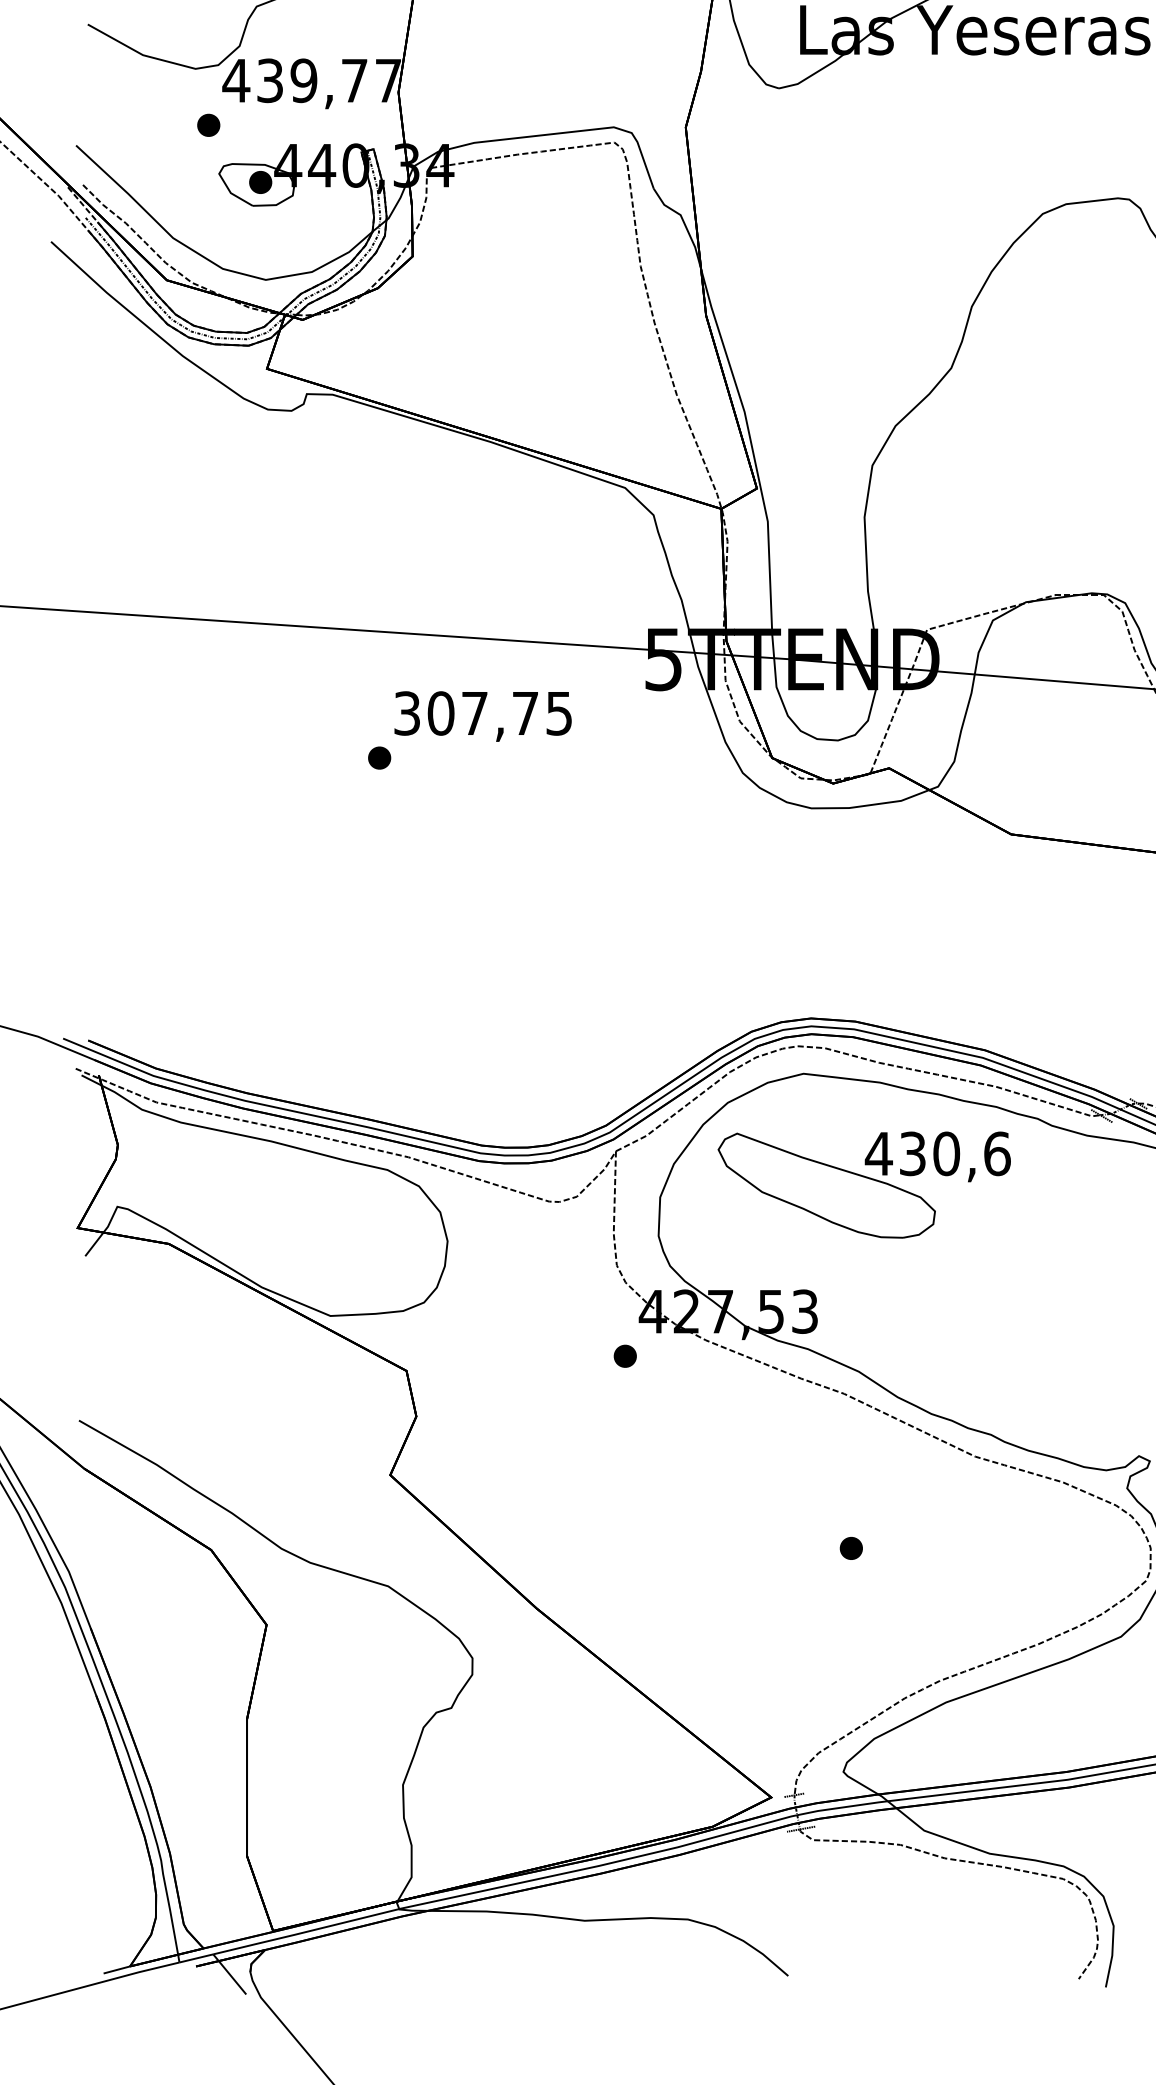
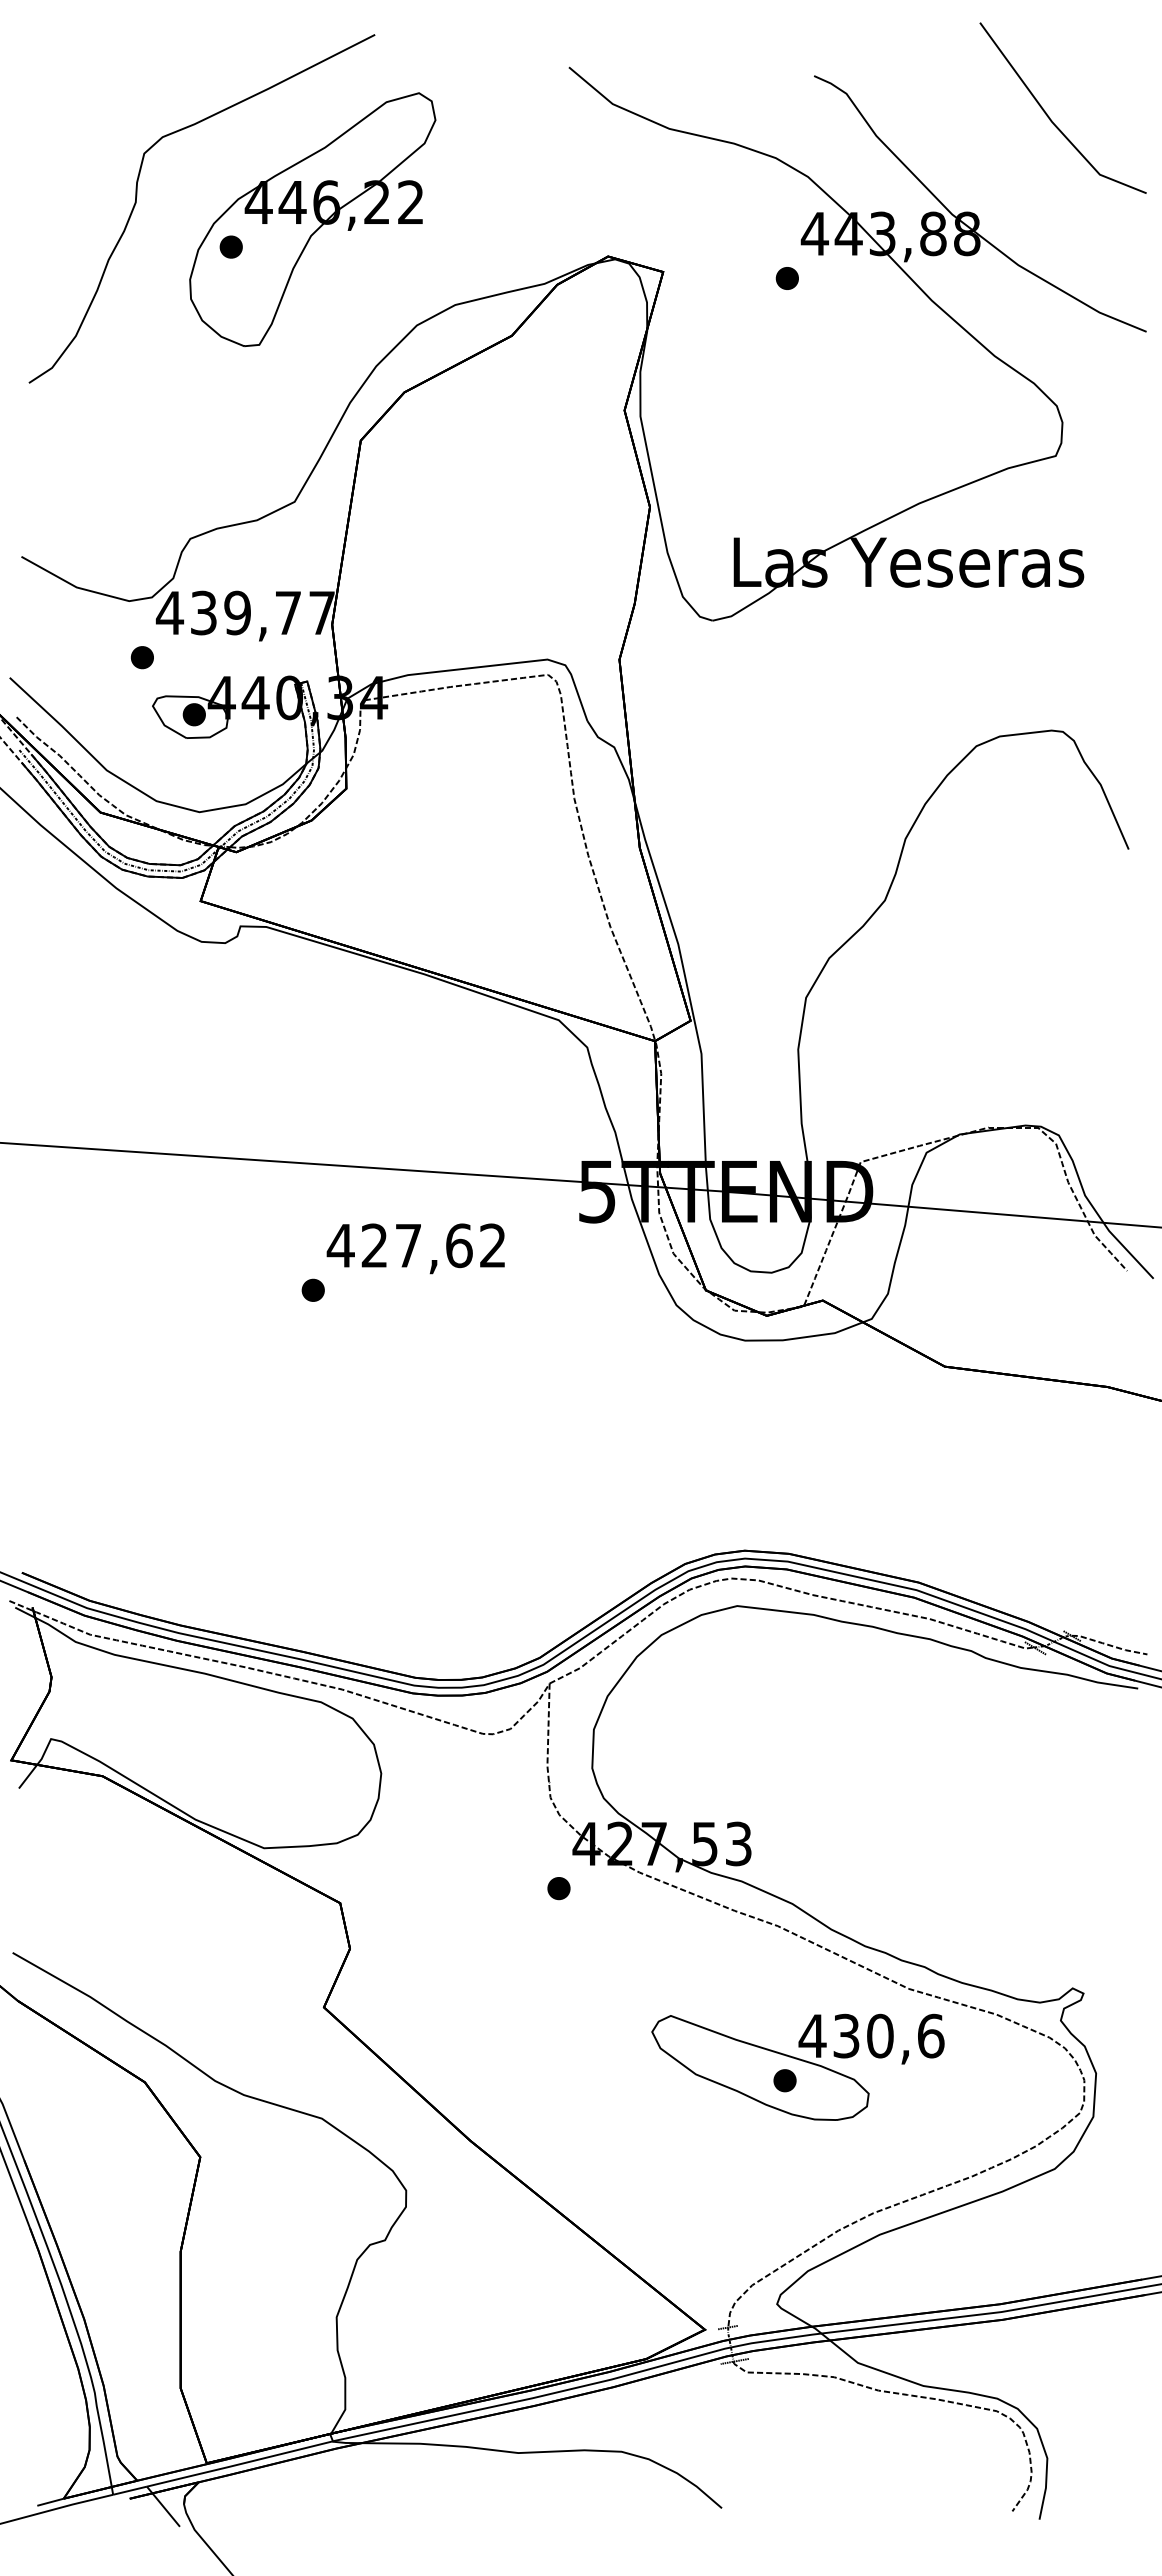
text: (481, 713) -> (415, 1245), 307,75 -> 427,62
part: (863, 1184) -> (797, 2066), moved

